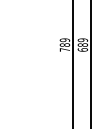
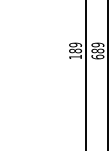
text: (64, 49) -> (74, 56), 789 -> 189

